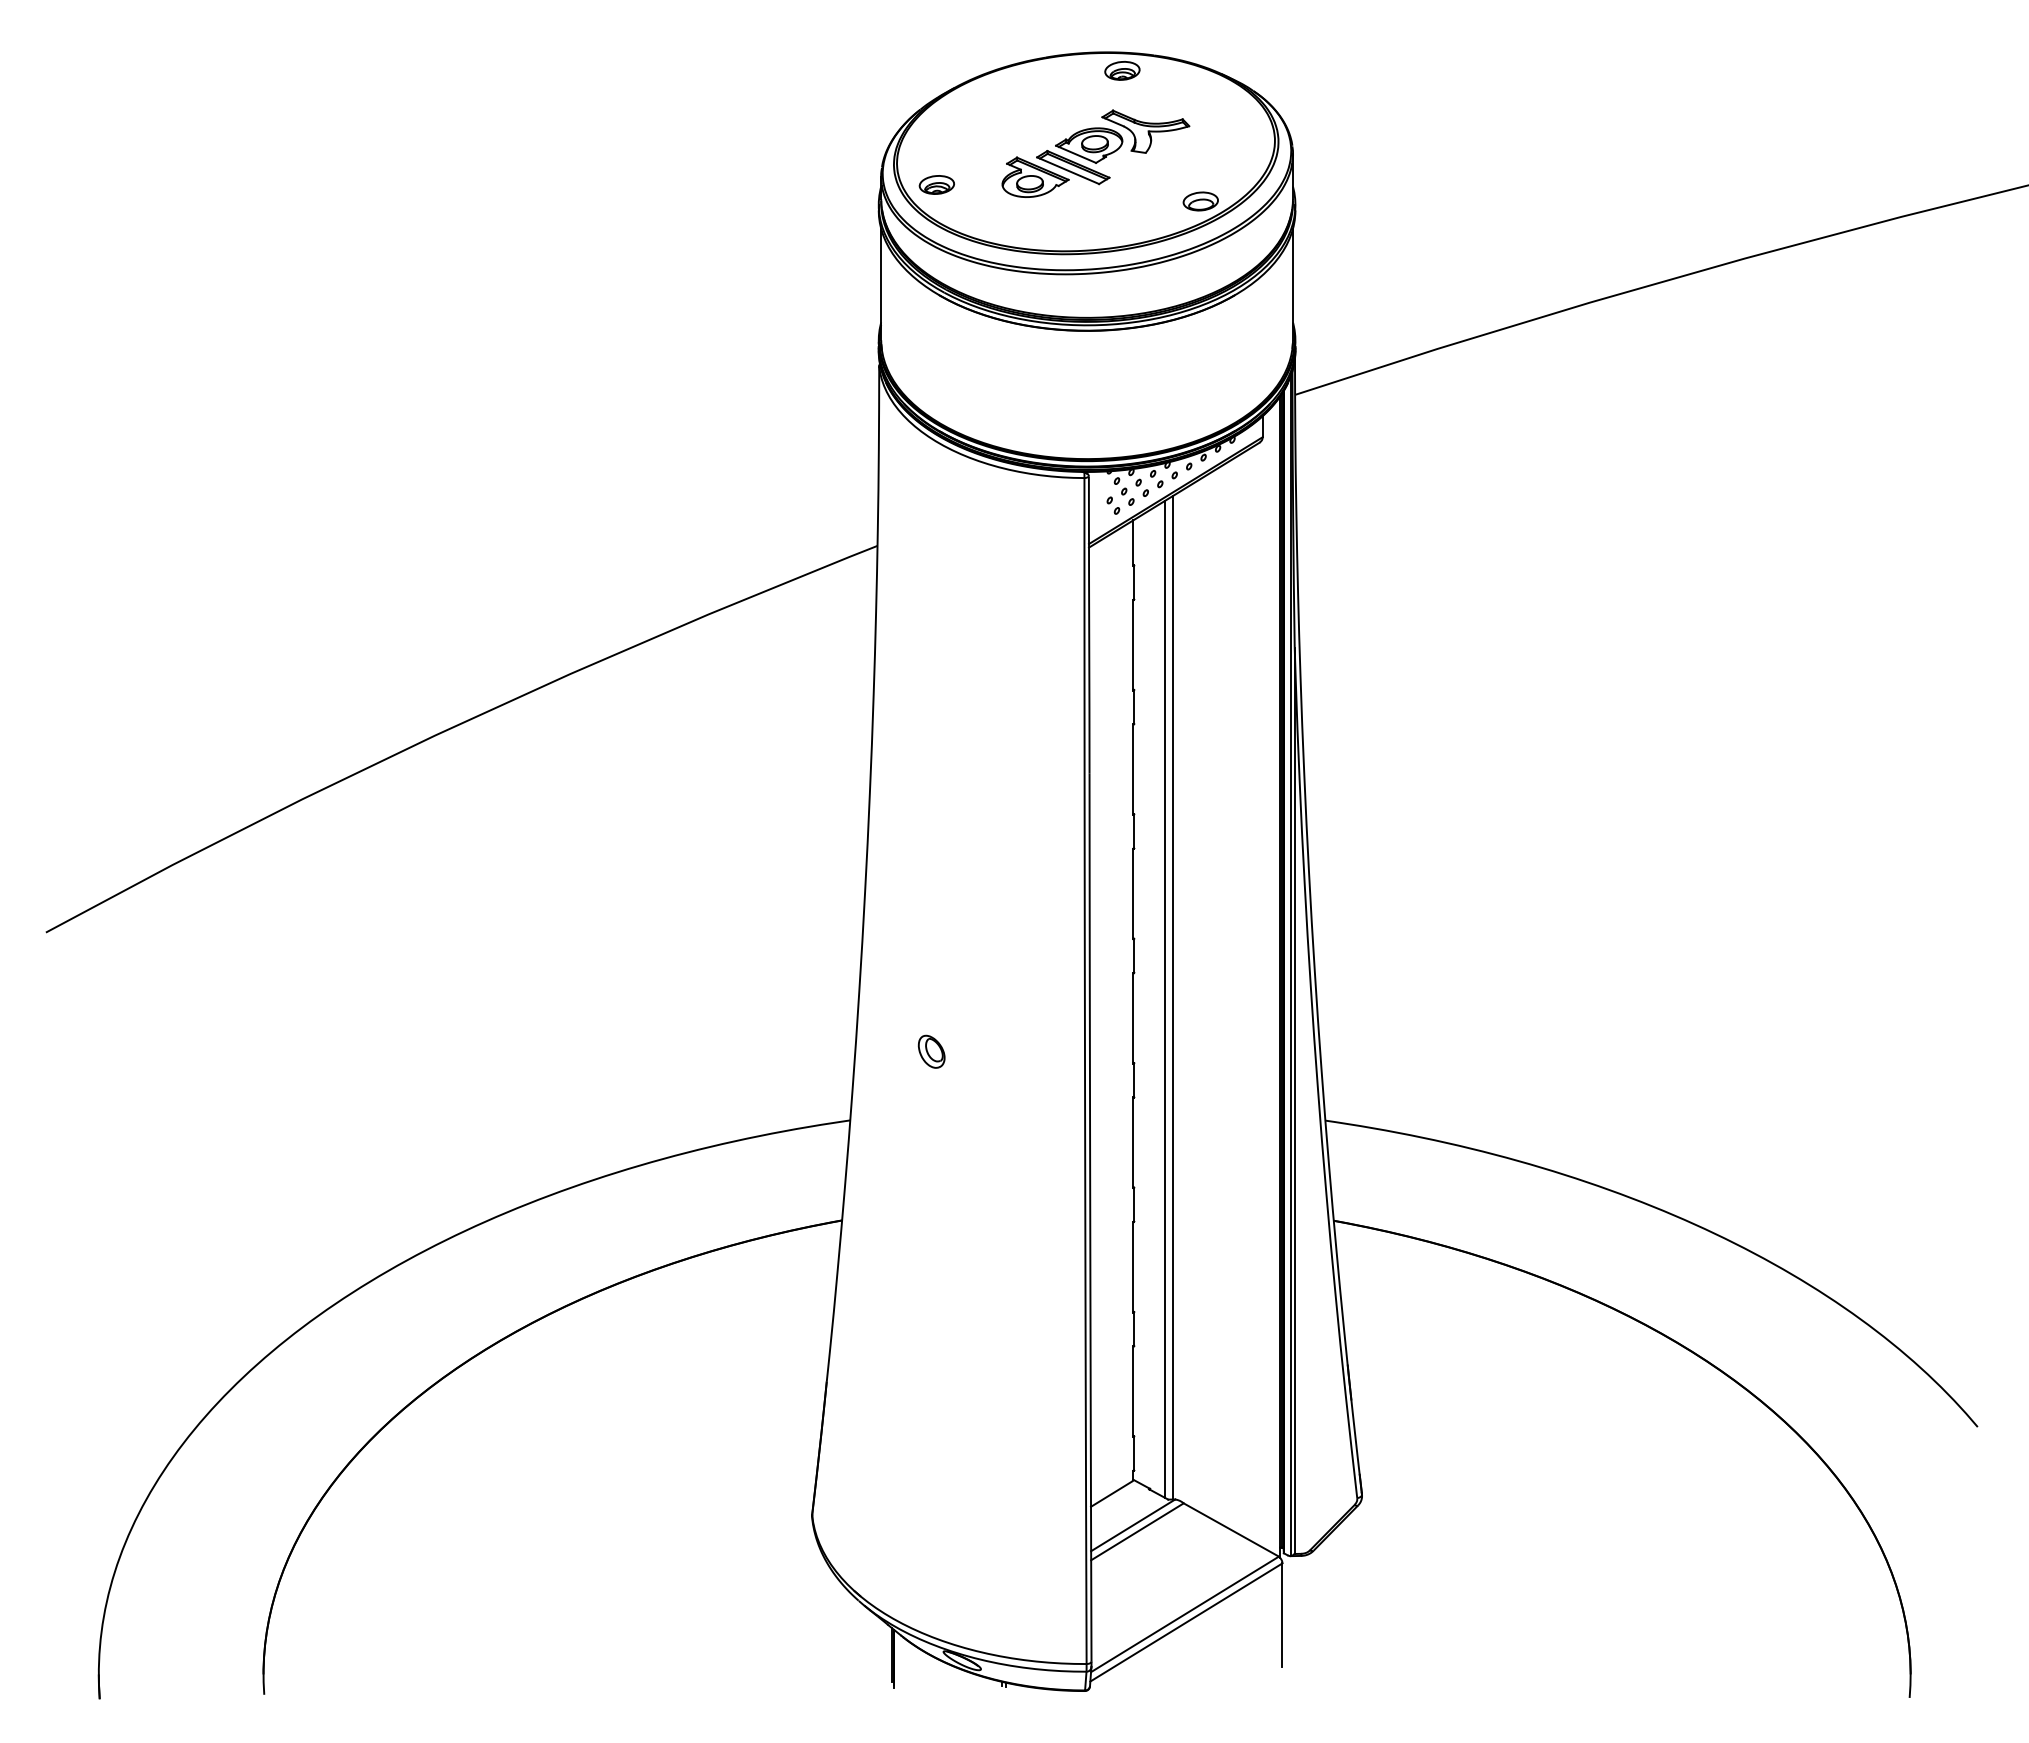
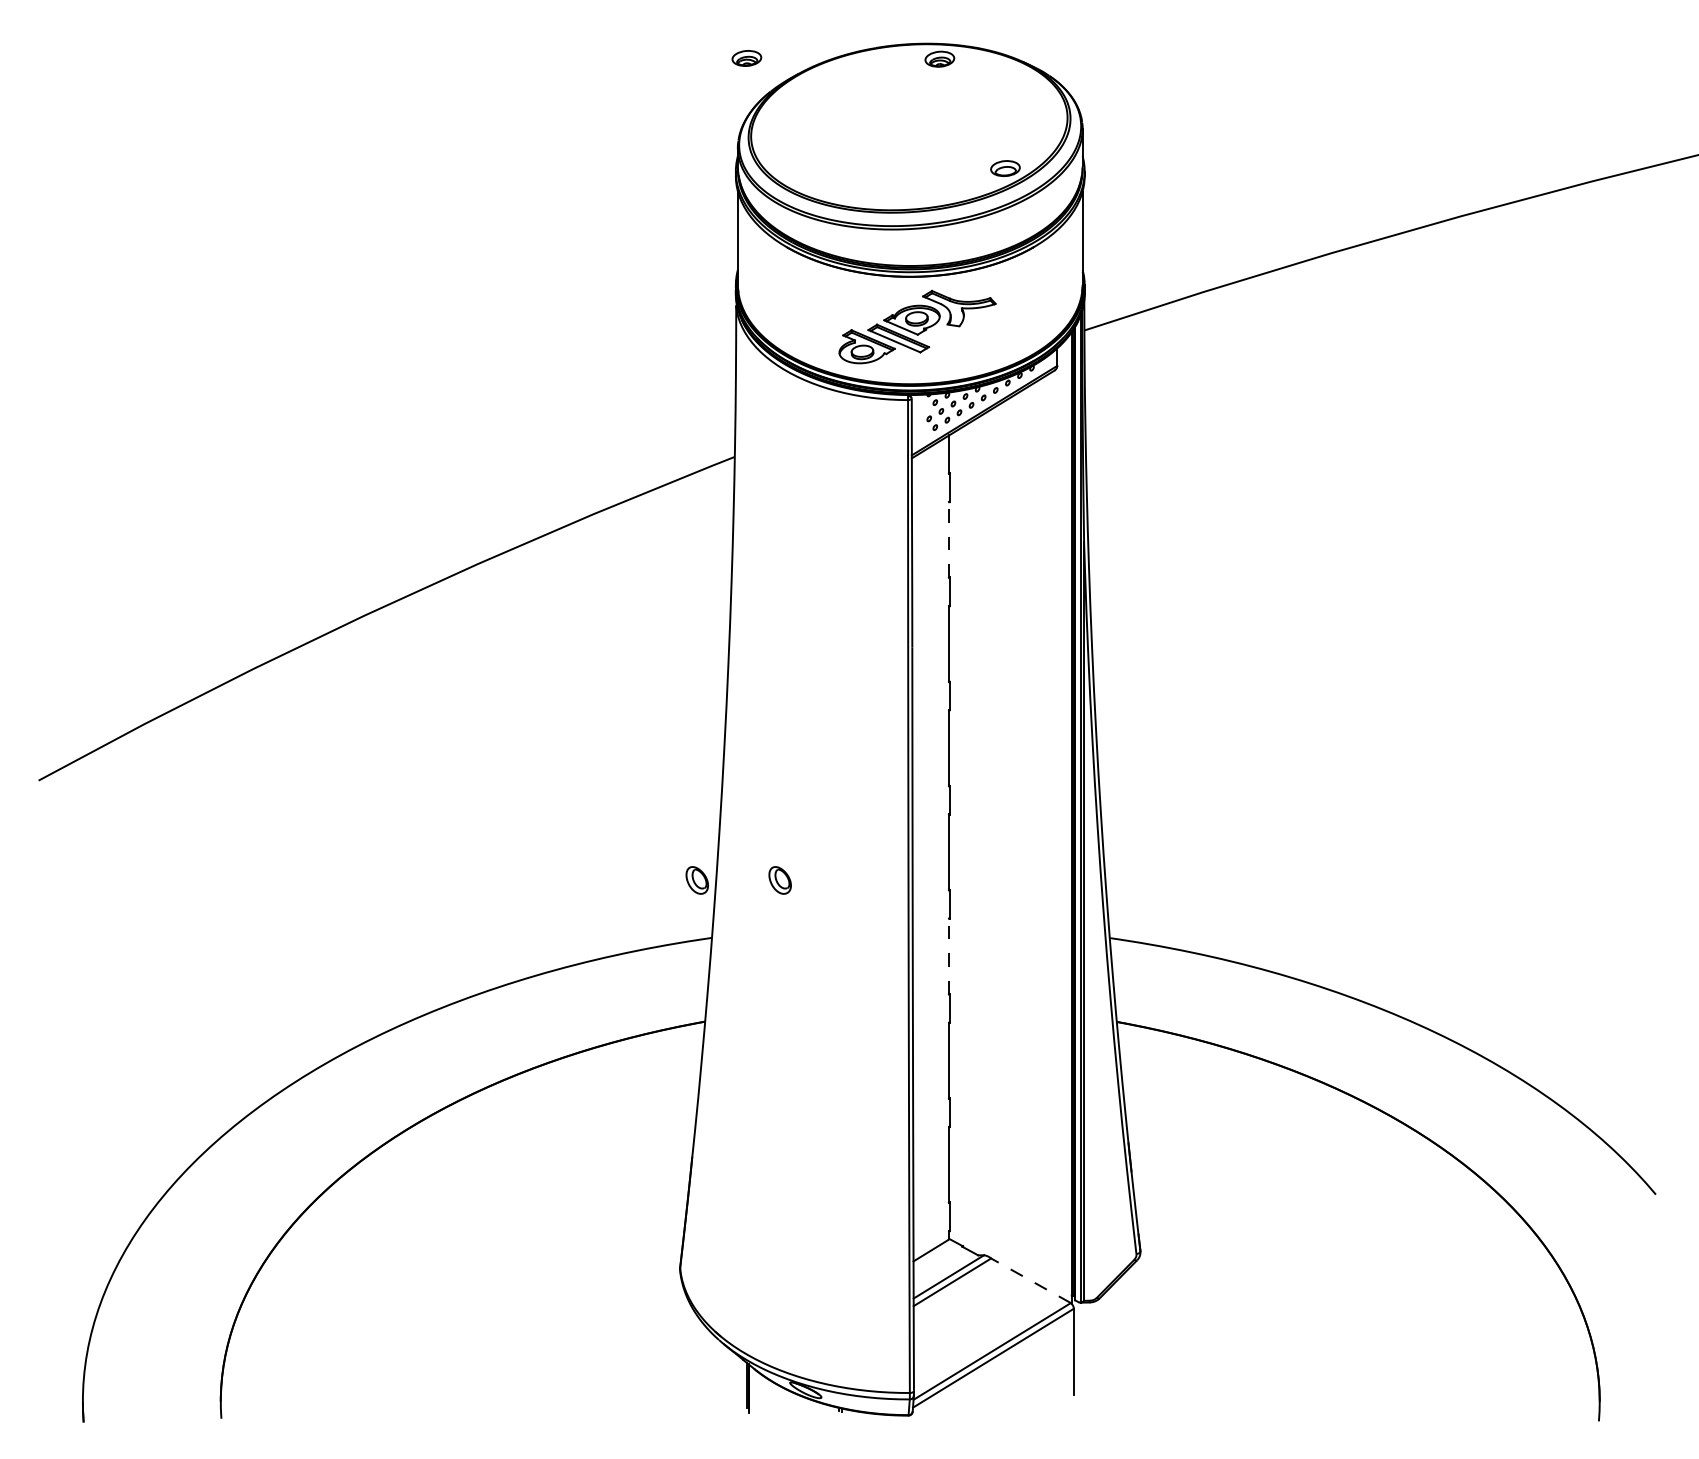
part: (1095, 153) -> (917, 326), moved
part: (936, 184) -> (746, 58), moved
line: (1133, 644) -> (949, 539), solid -> dashed
line: (1172, 997) -> (981, 834), removed
line: (1164, 998) -> (975, 835), removed
part: (832, 1051) -> (697, 880), added
line: (1133, 1142) -> (949, 956), solid -> dashed
line: (1231, 1529) -> (1031, 1280), solid -> dashed

